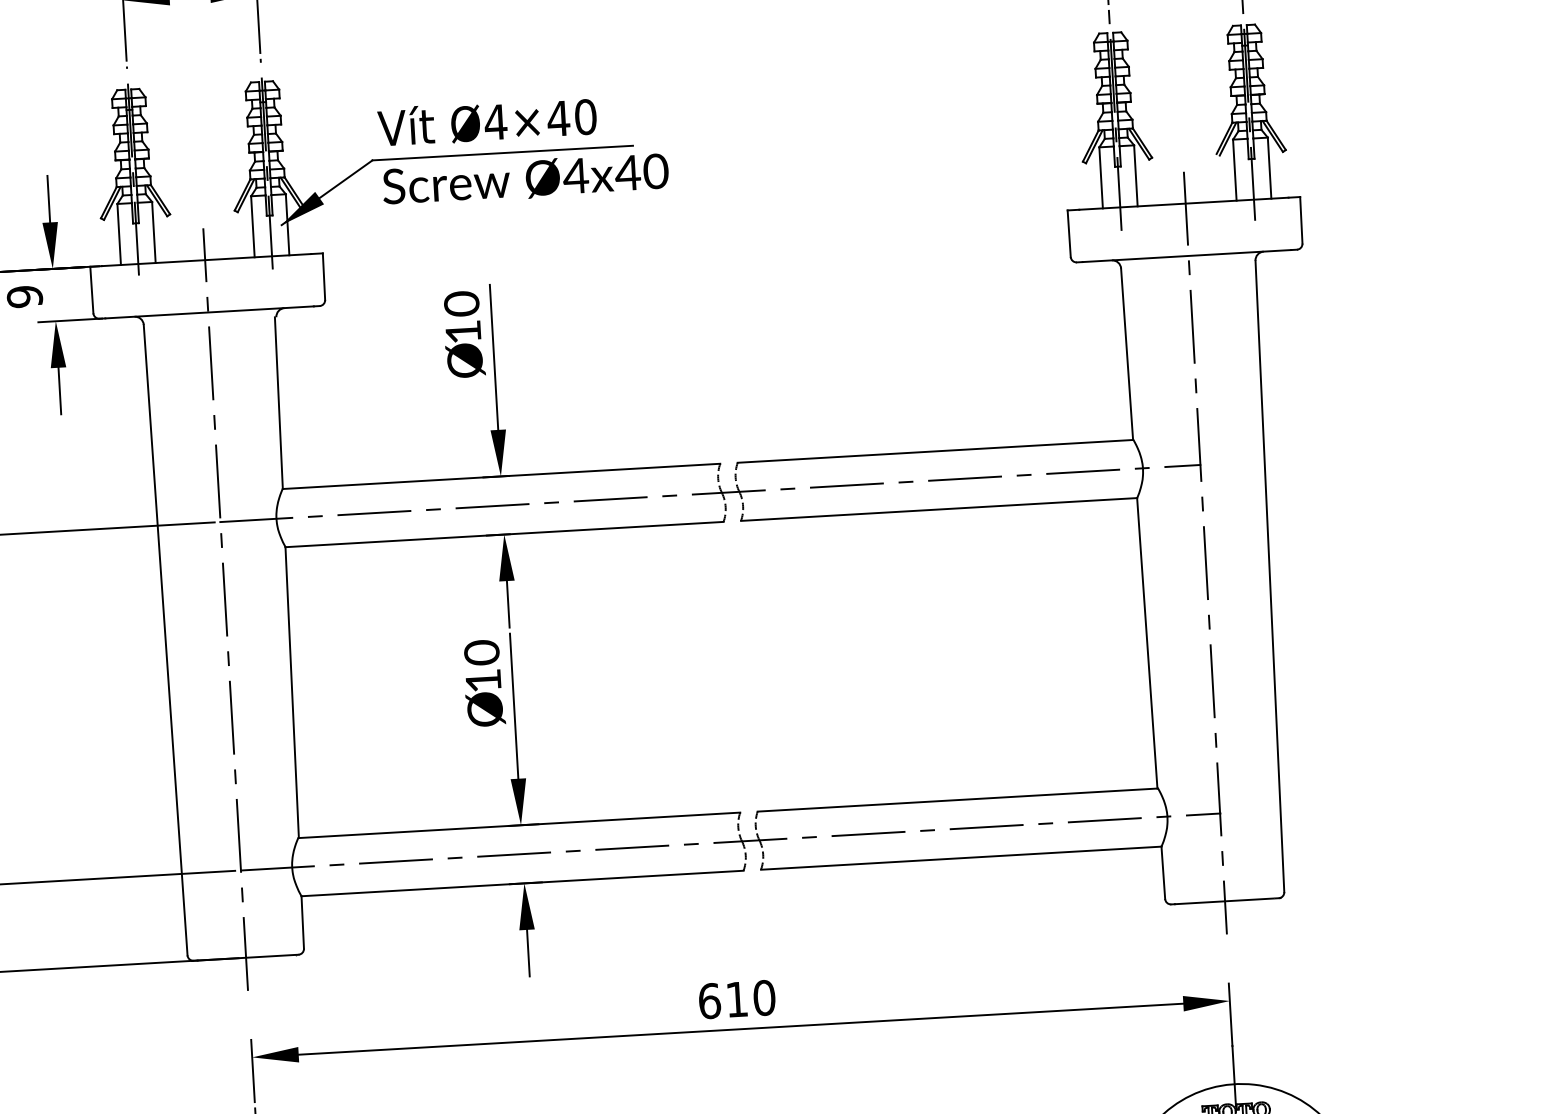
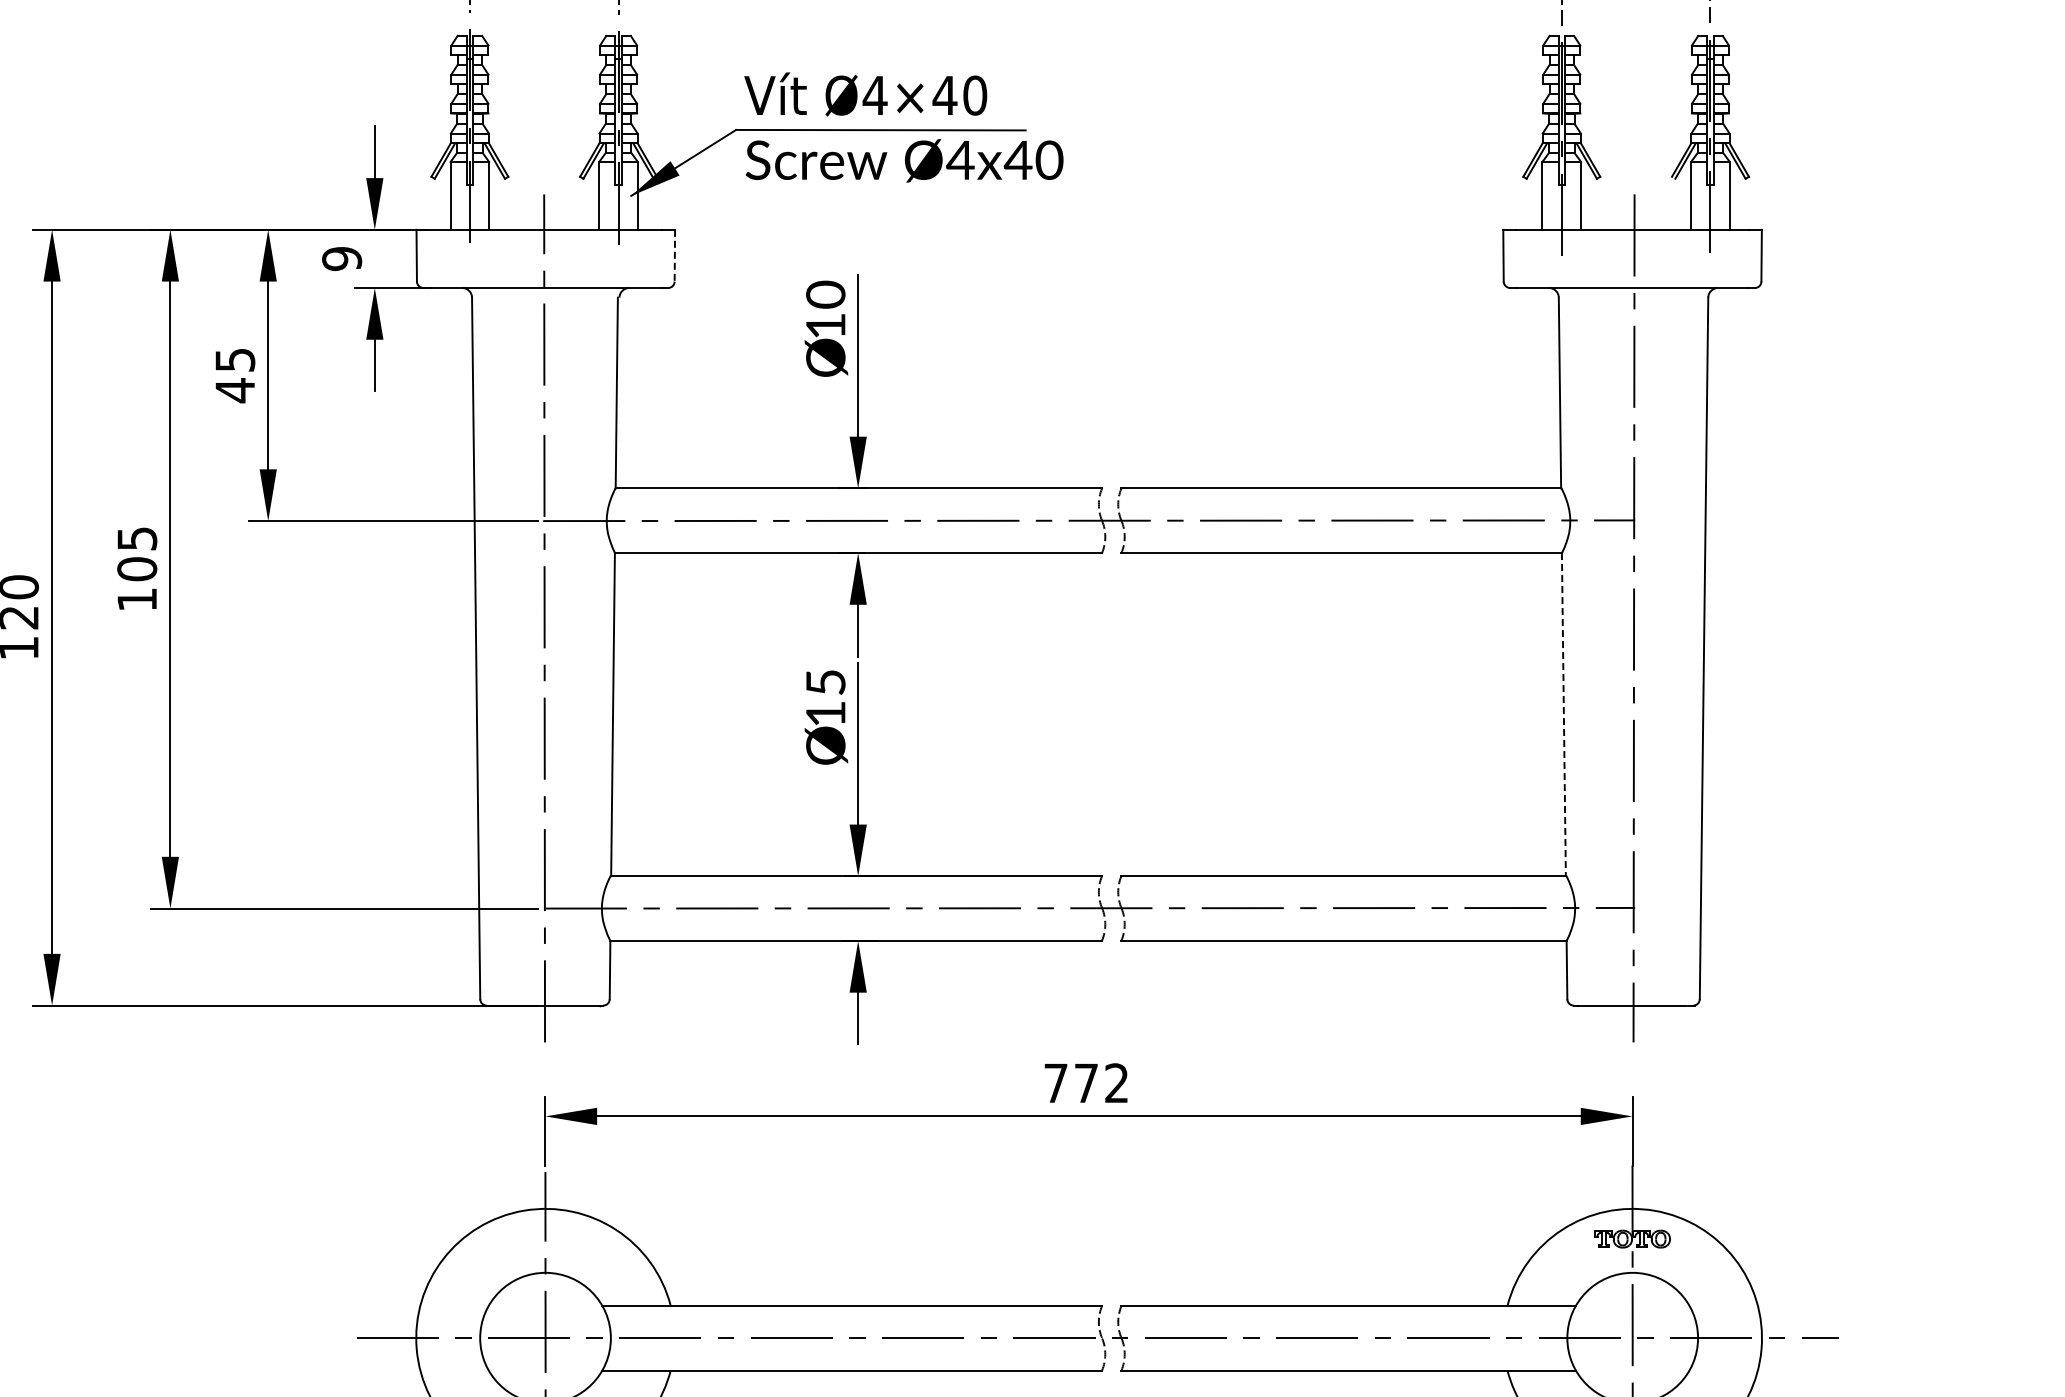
line: (323, 276) -> (674, 255), solid -> dashed
line: (1146, 643) -> (1563, 714), solid -> dashed
text: (481, 652) -> (825, 682), 10 -> 15
text: (737, 999) -> (1086, 1083), 610 -> 772

